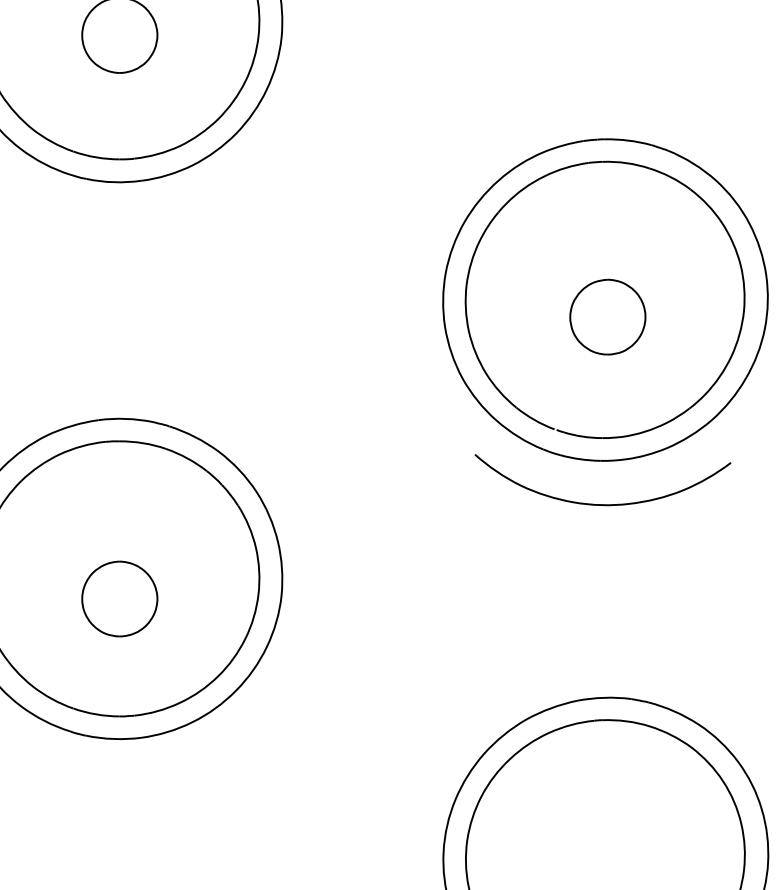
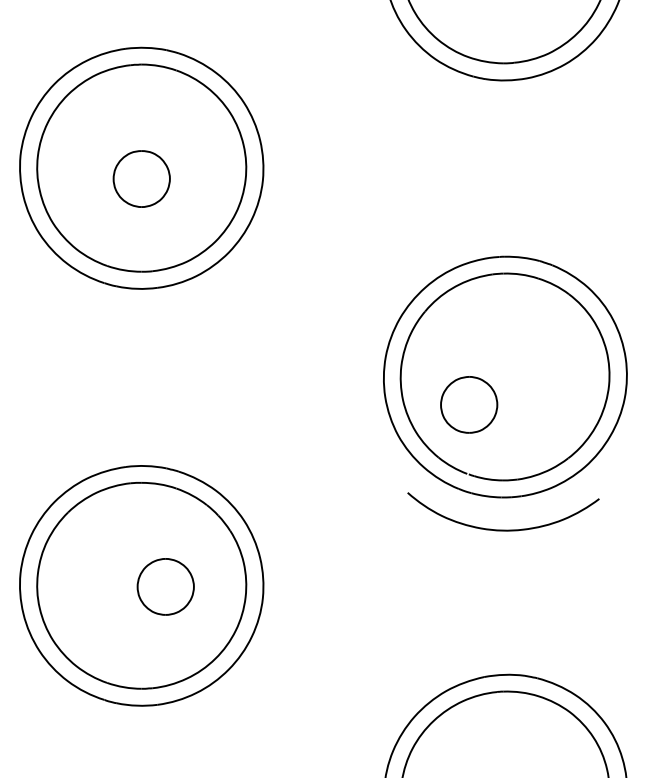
part: (608, 316) -> (469, 404), moved
part: (119, 598) -> (165, 586), moved

